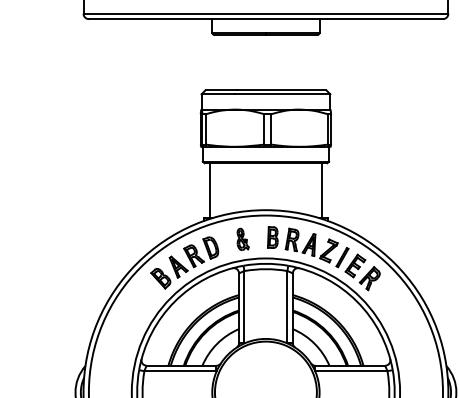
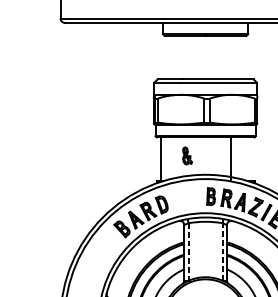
line: (322, 190) -> (231, 159), moved
part: (242, 238) -> (186, 155), moved
line: (287, 306) -> (222, 251), solid -> dashed
line: (244, 307) -> (188, 252), solid -> dashed

